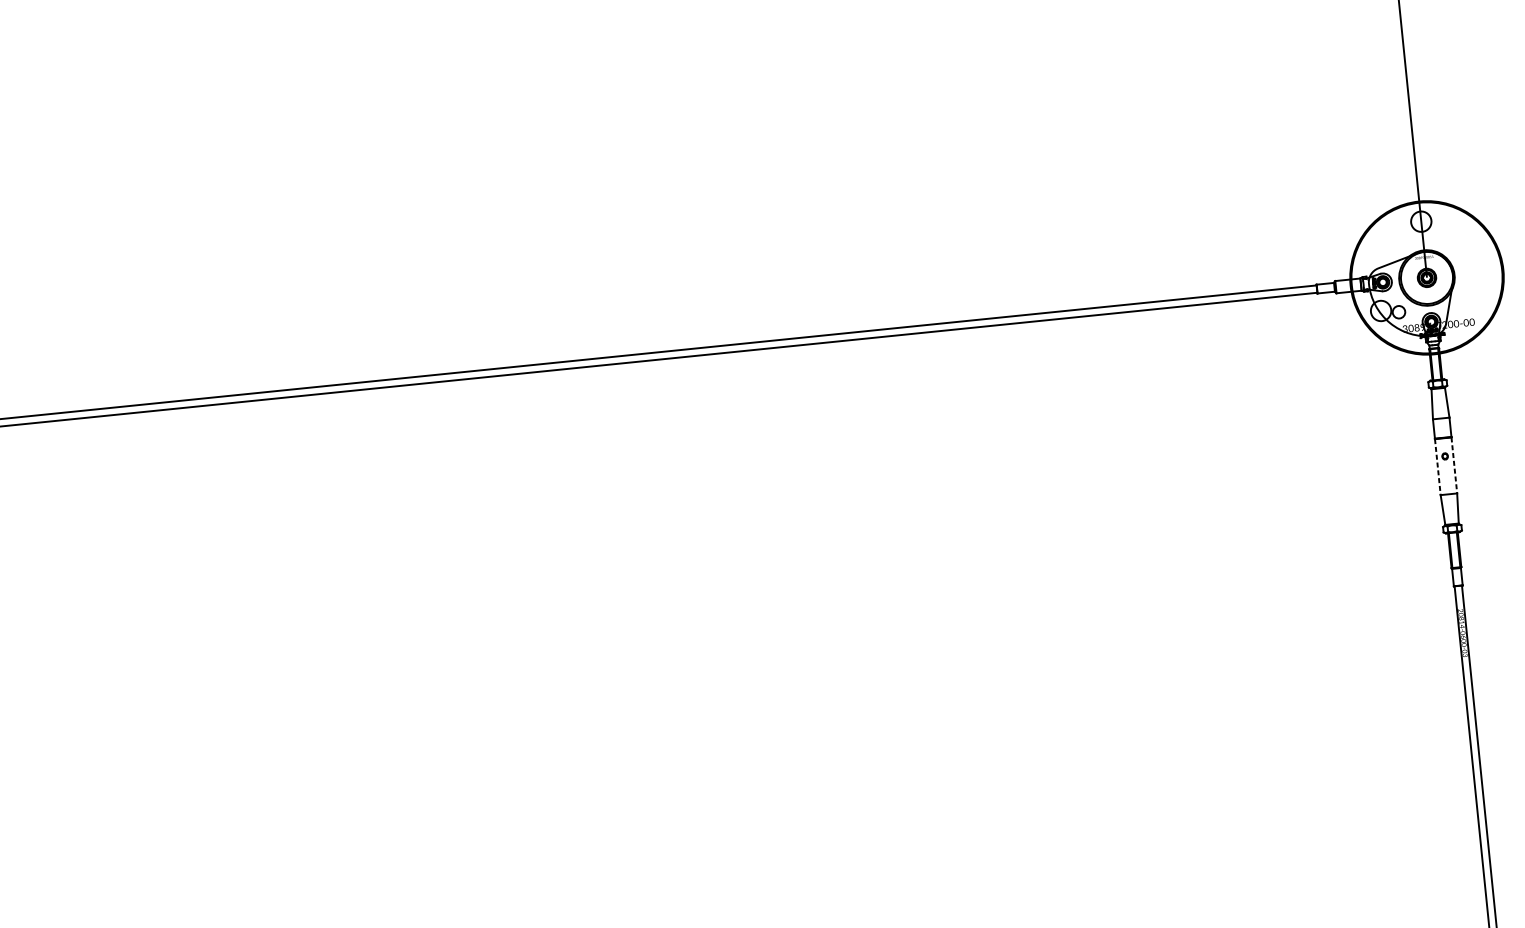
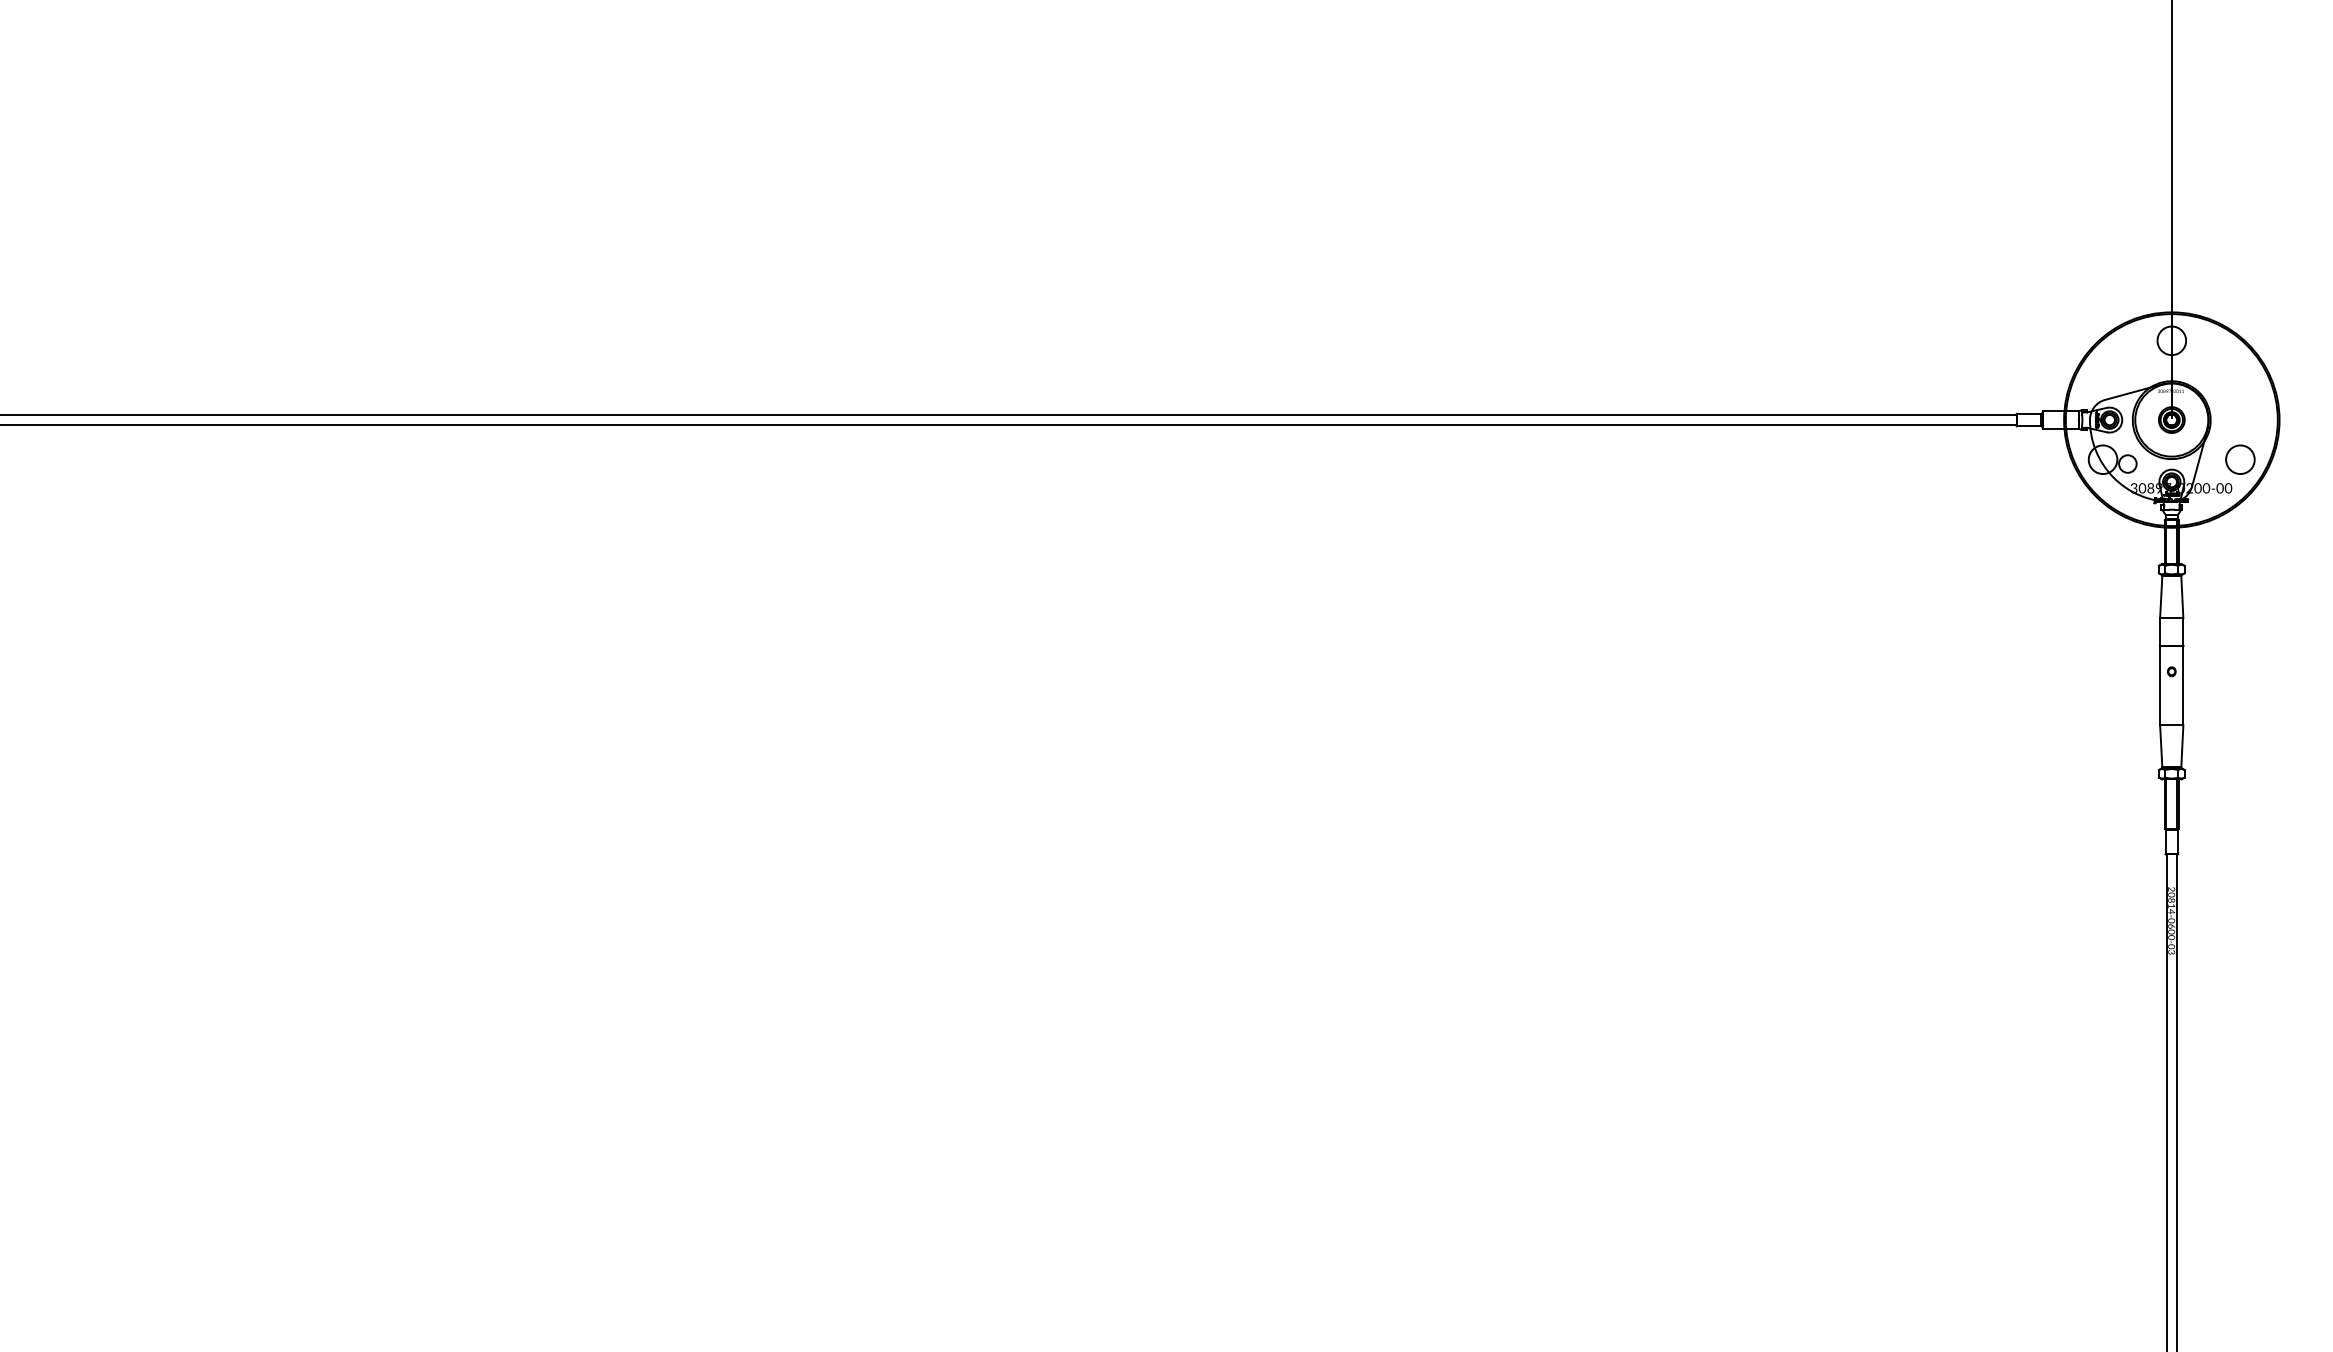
circle: (1478, 300) -> (2240, 459), added
line: (1454, 466) -> (2183, 686), dashed -> solid
line: (1438, 467) -> (2160, 686), dashed -> solid

